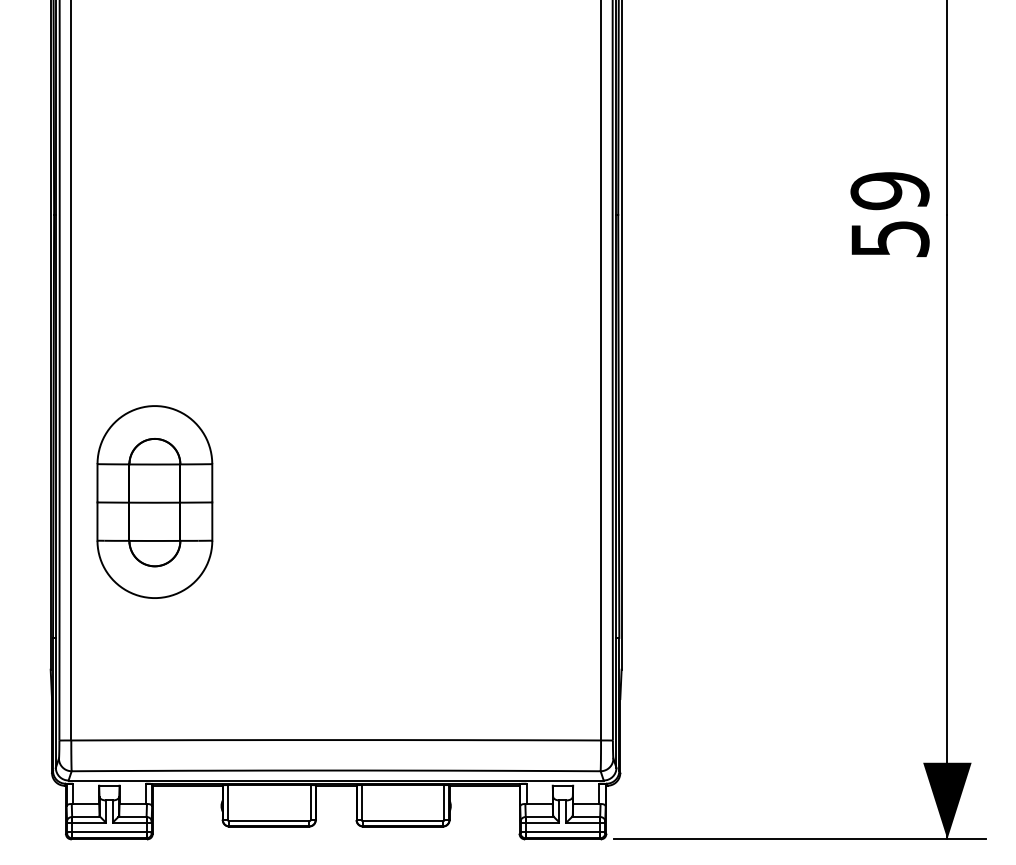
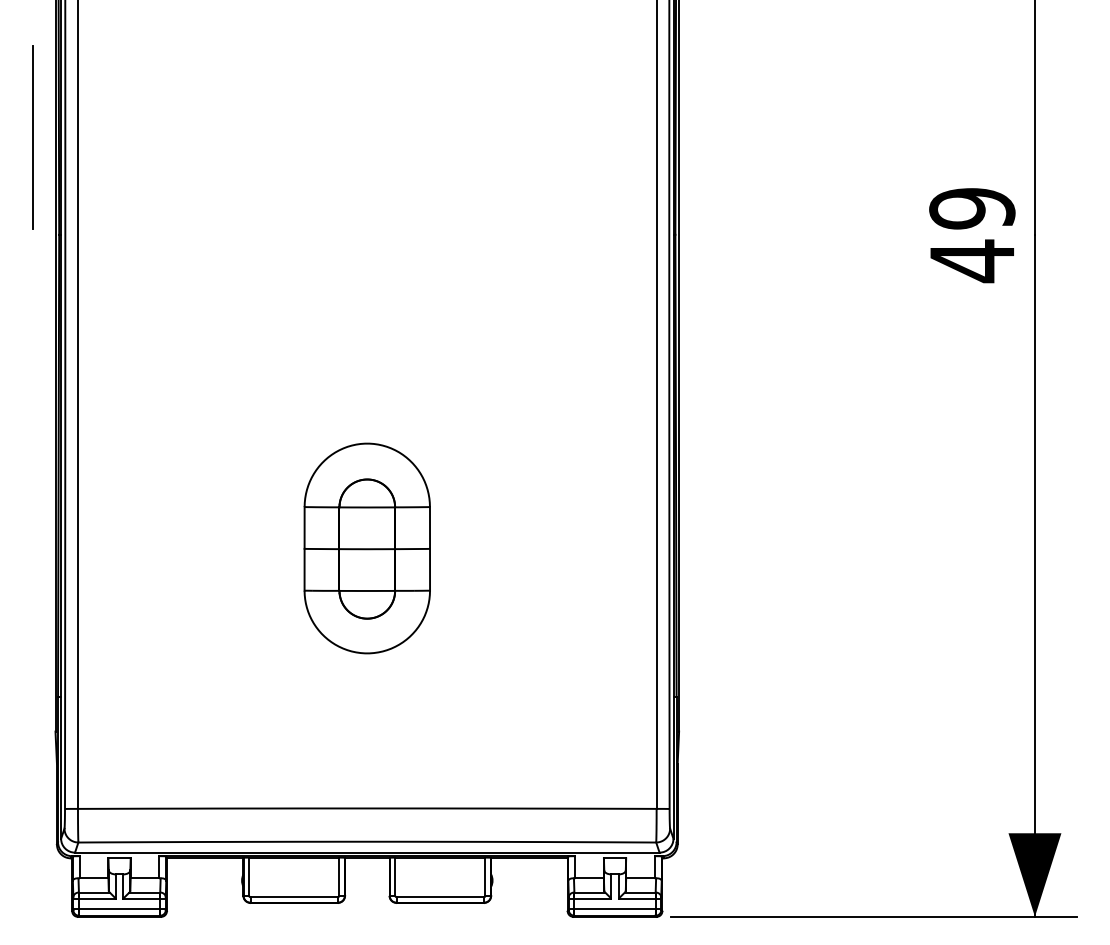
line: (30, 124) -> (33, 136), added
text: (890, 239) -> (972, 261), 59 -> 49
part: (154, 502) -> (366, 548), moved

